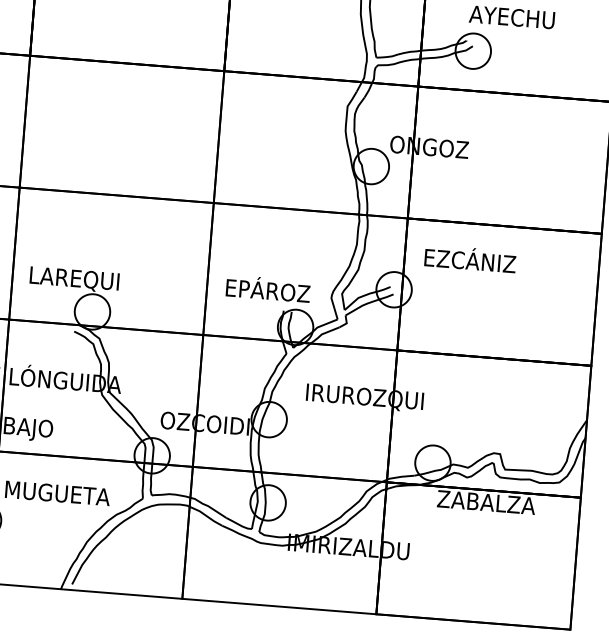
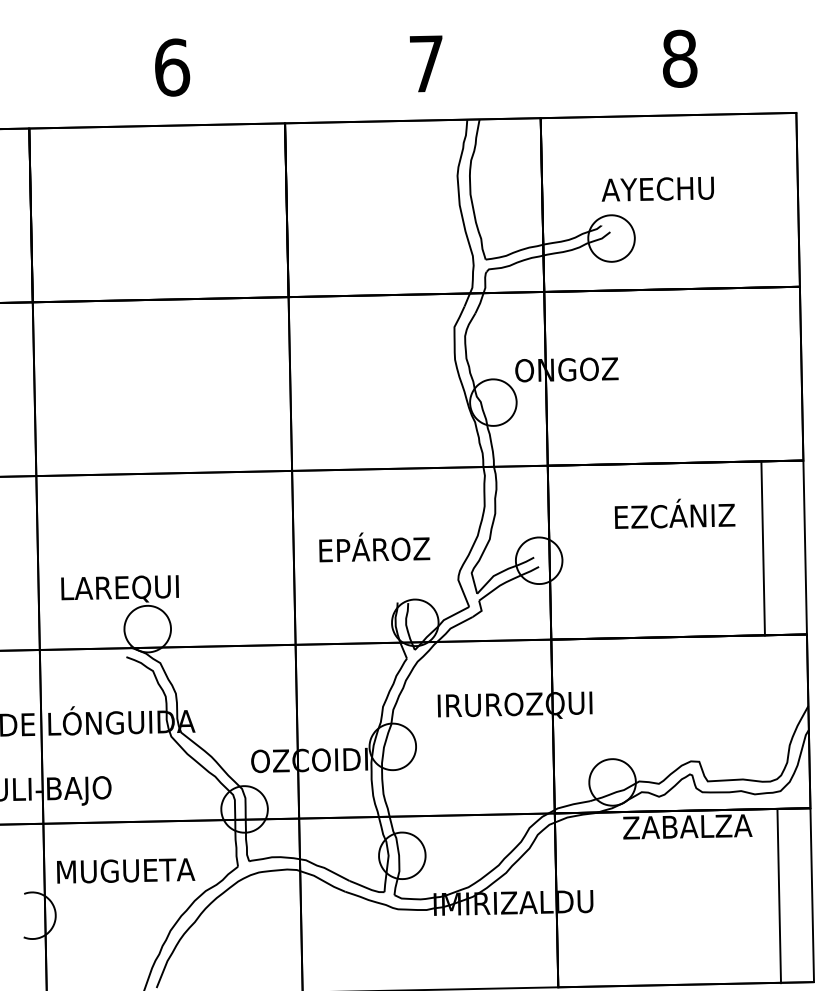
text: (470, 258) -> (674, 513), moved
text: (268, 289) -> (374, 547), moved
line: (596, 299) -> (762, 548), moved
line: (575, 563) -> (779, 896), moved

